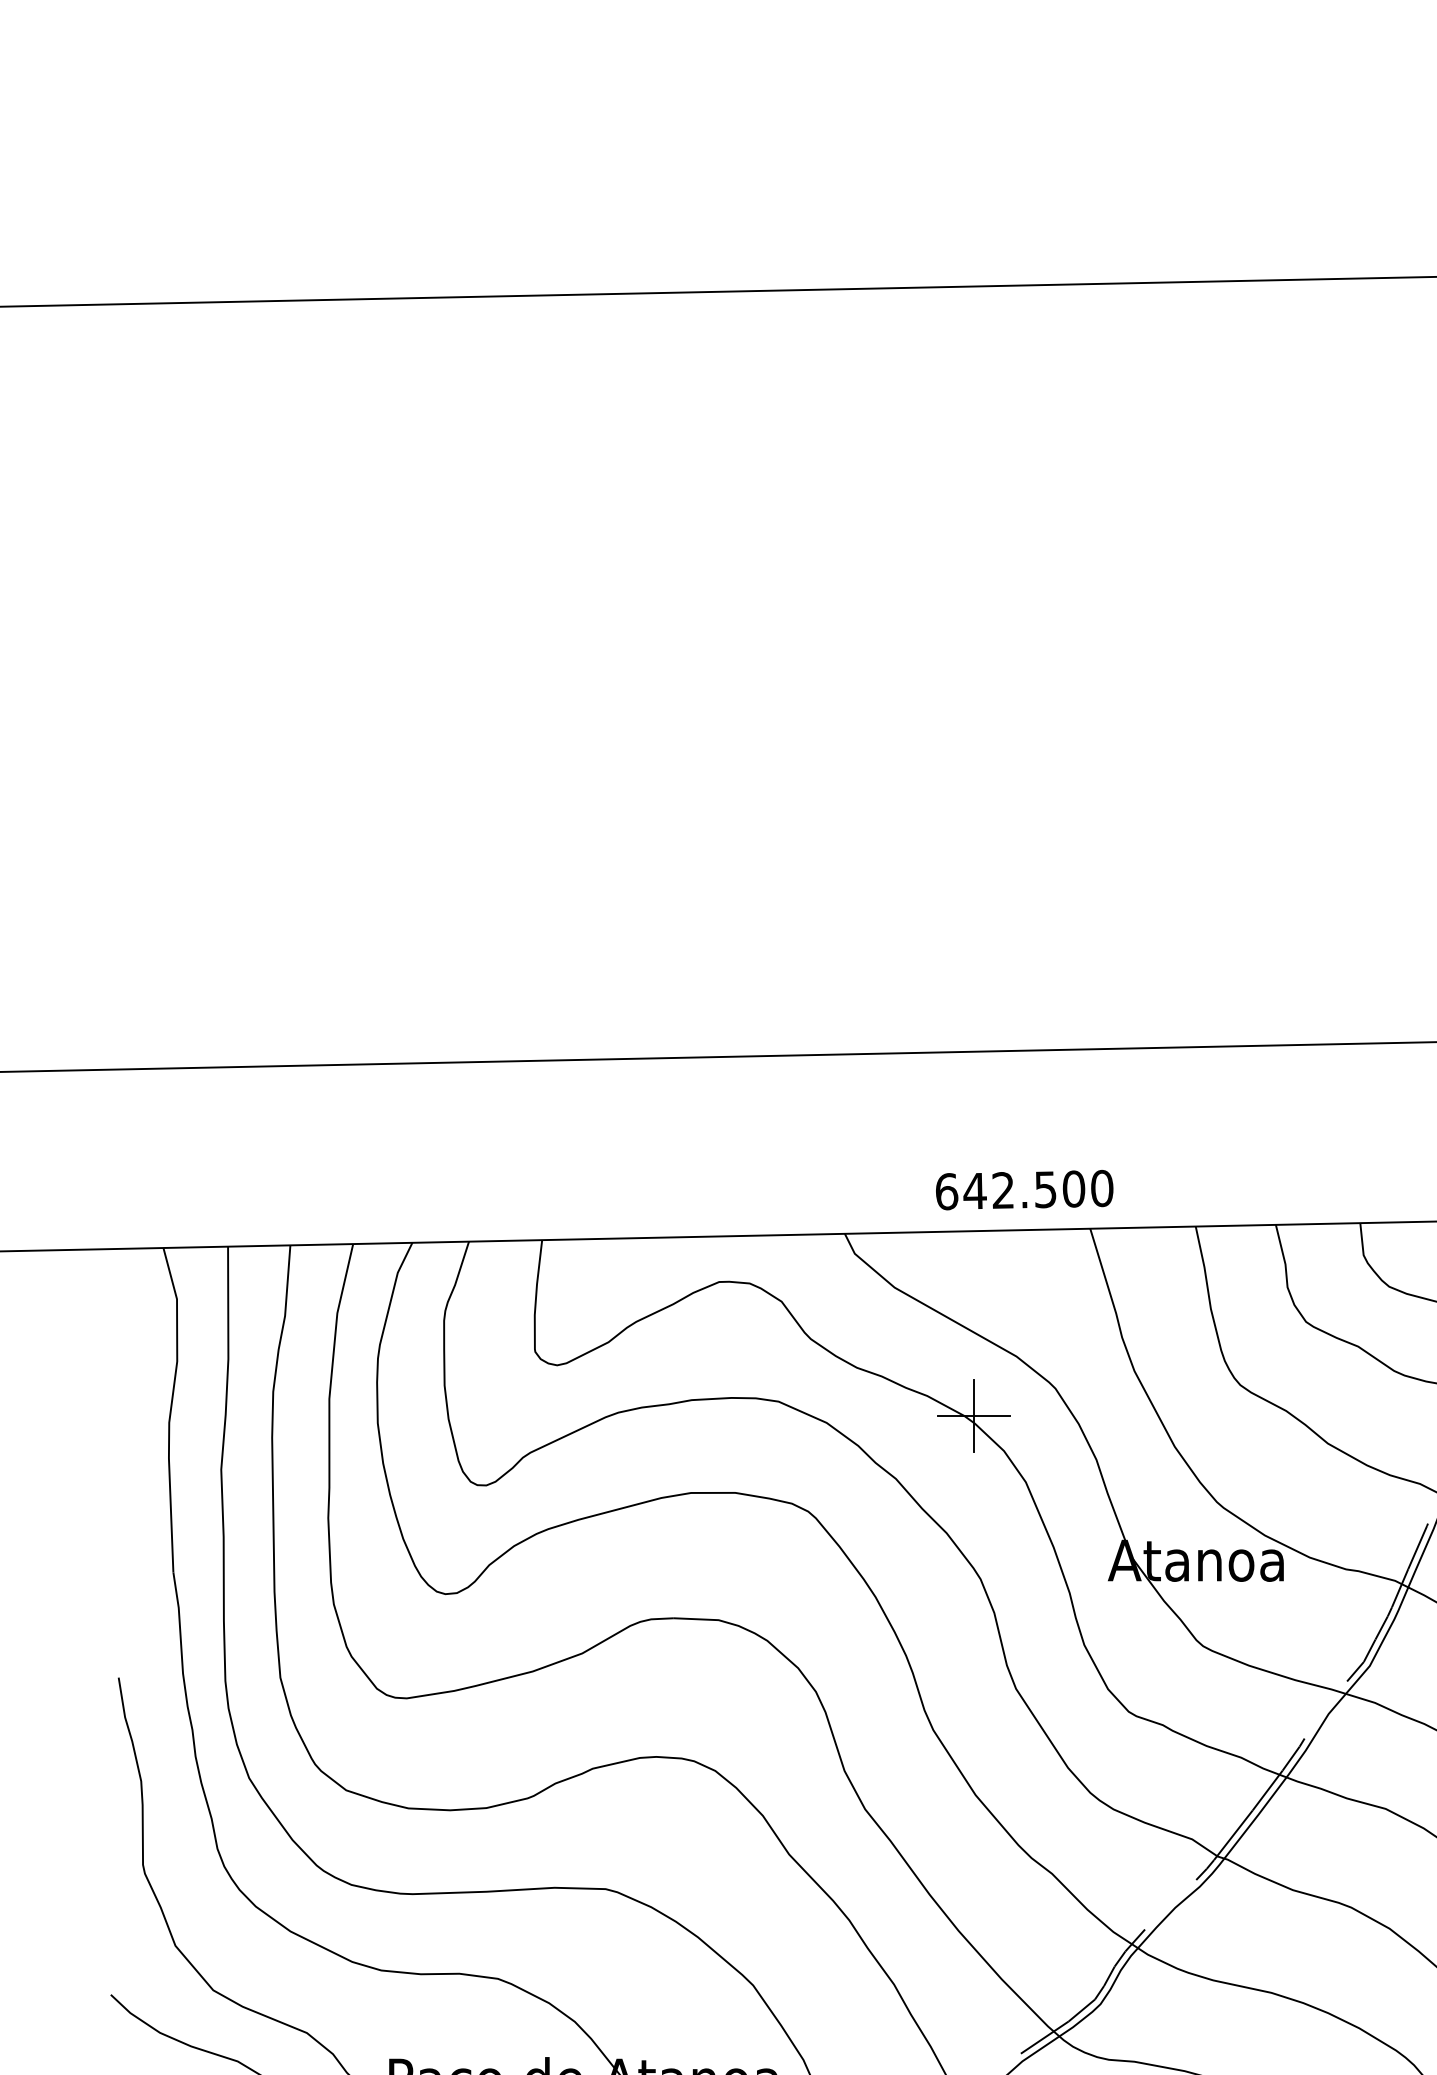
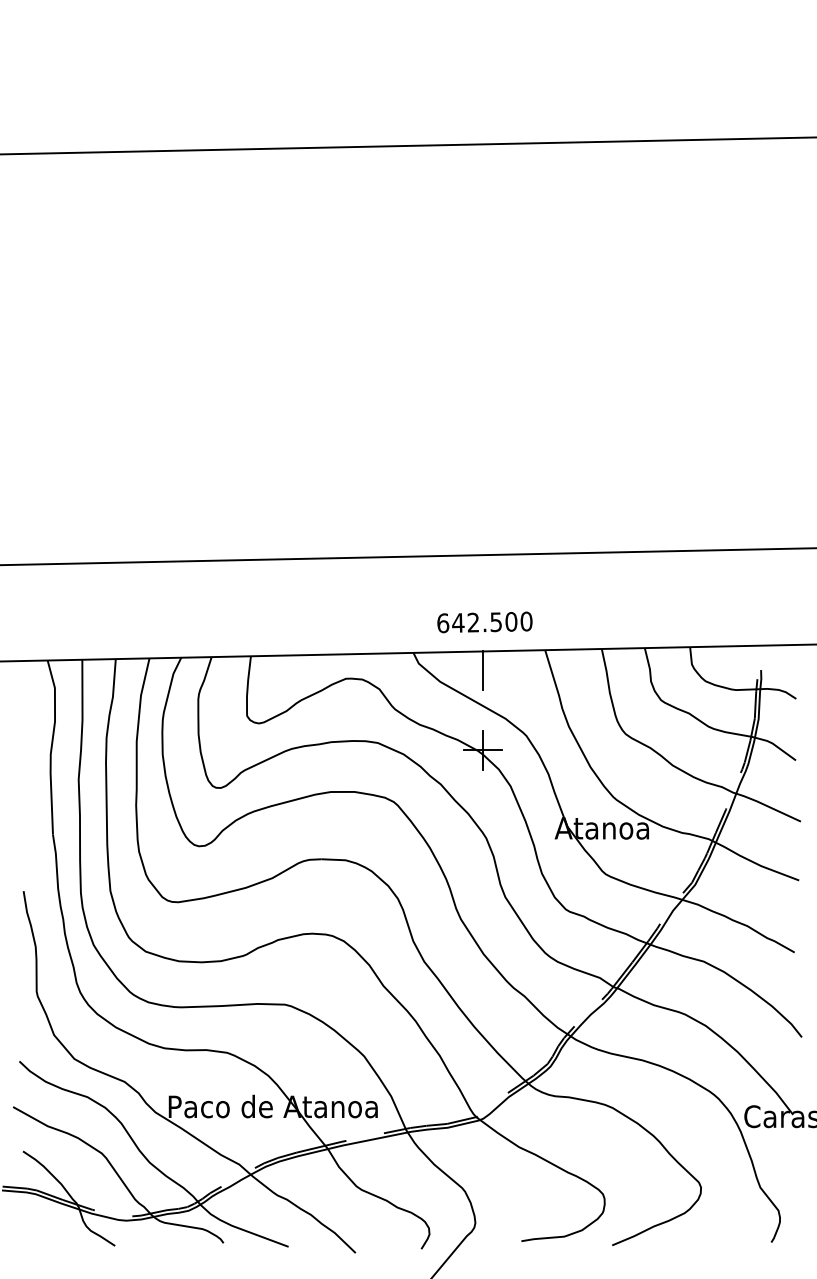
text: (1023, 1190) -> (484, 622), moved
line: (973, 1266) -> (482, 670), added

